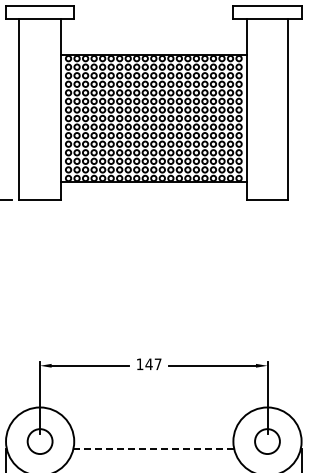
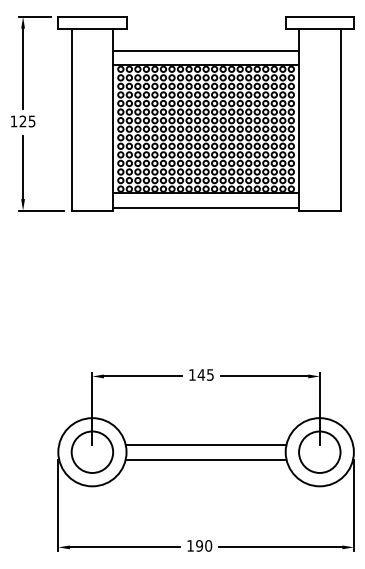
line: (154, 39) -> (206, 50), added
line: (154, 196) -> (206, 207), added
text: (158, 363) -> (210, 374), 147 -> 145
line: (153, 433) -> (205, 444), added
circle: (40, 440) -> (92, 451), size x1.67
circle: (267, 440) -> (319, 451), size x1.67
line: (153, 448) -> (205, 459), dashed -> solid

